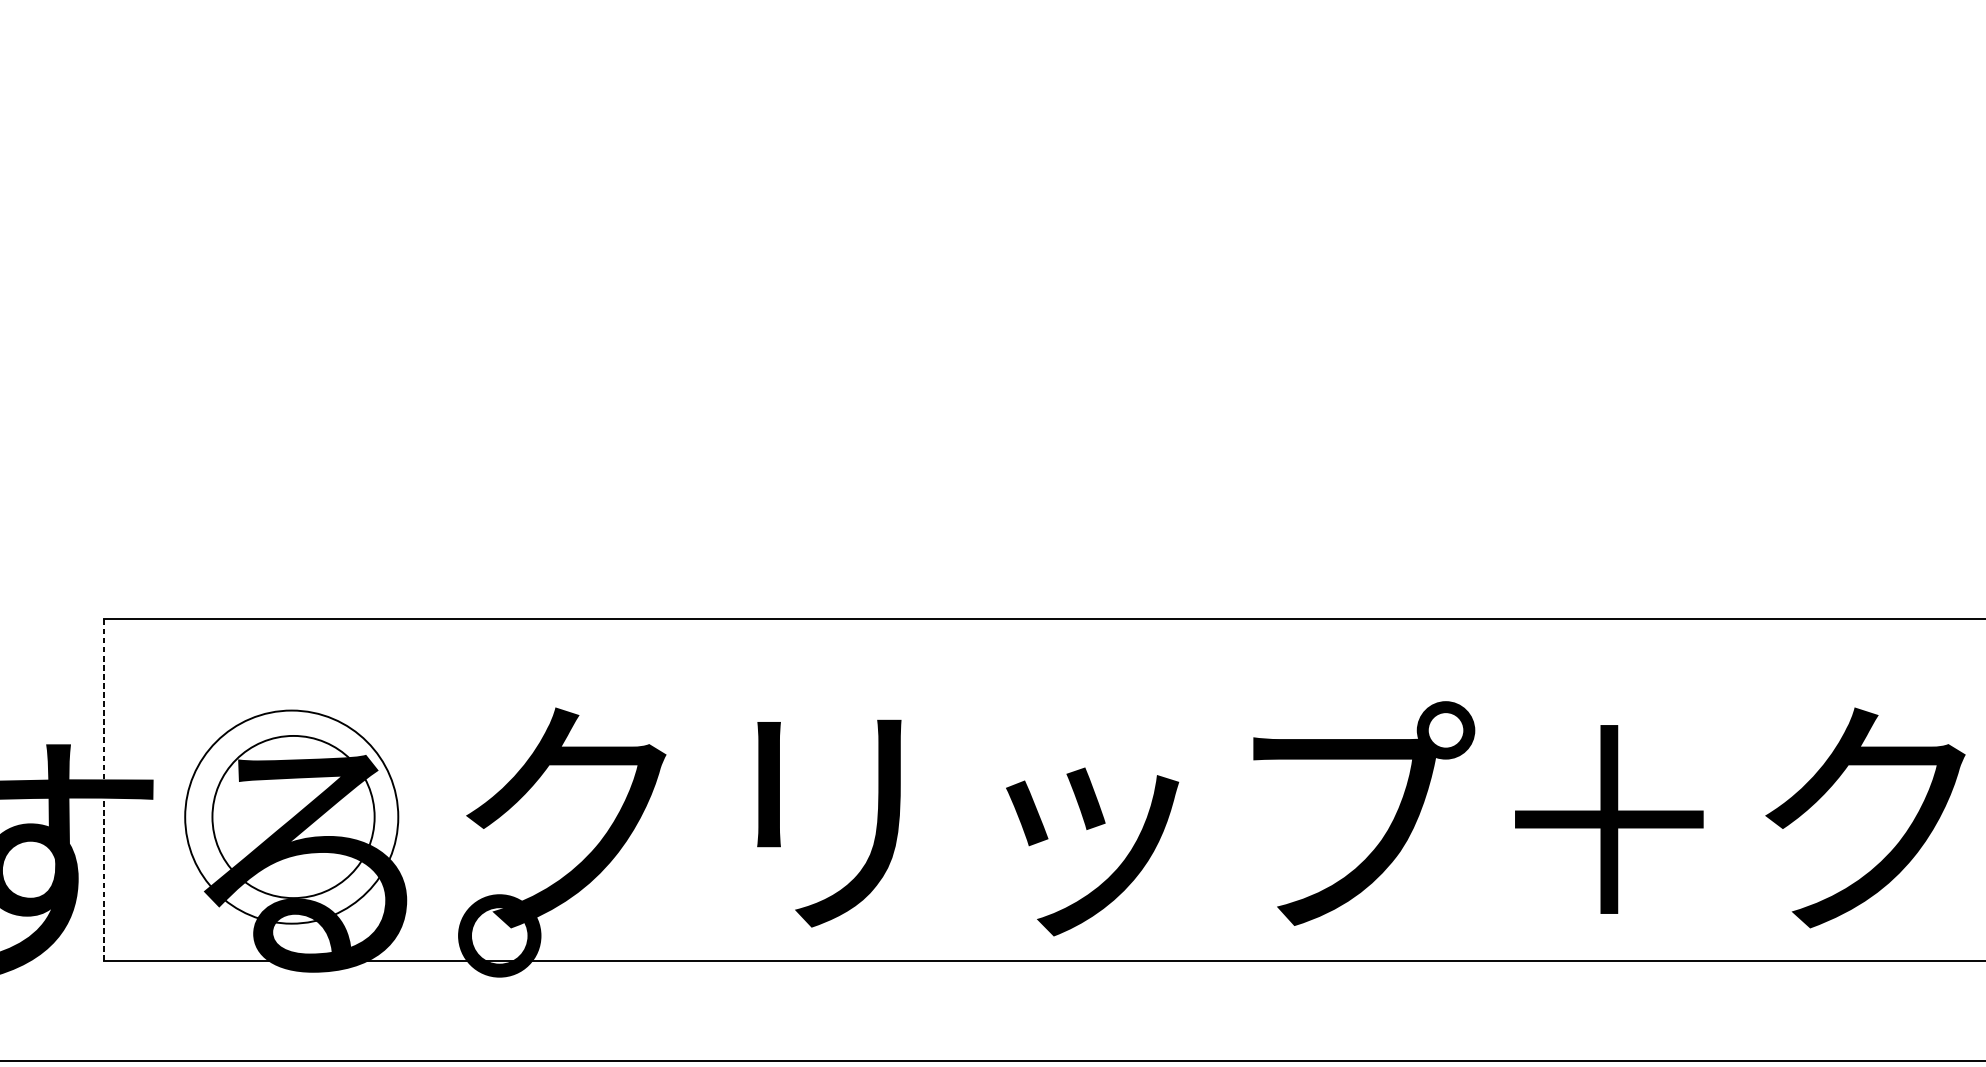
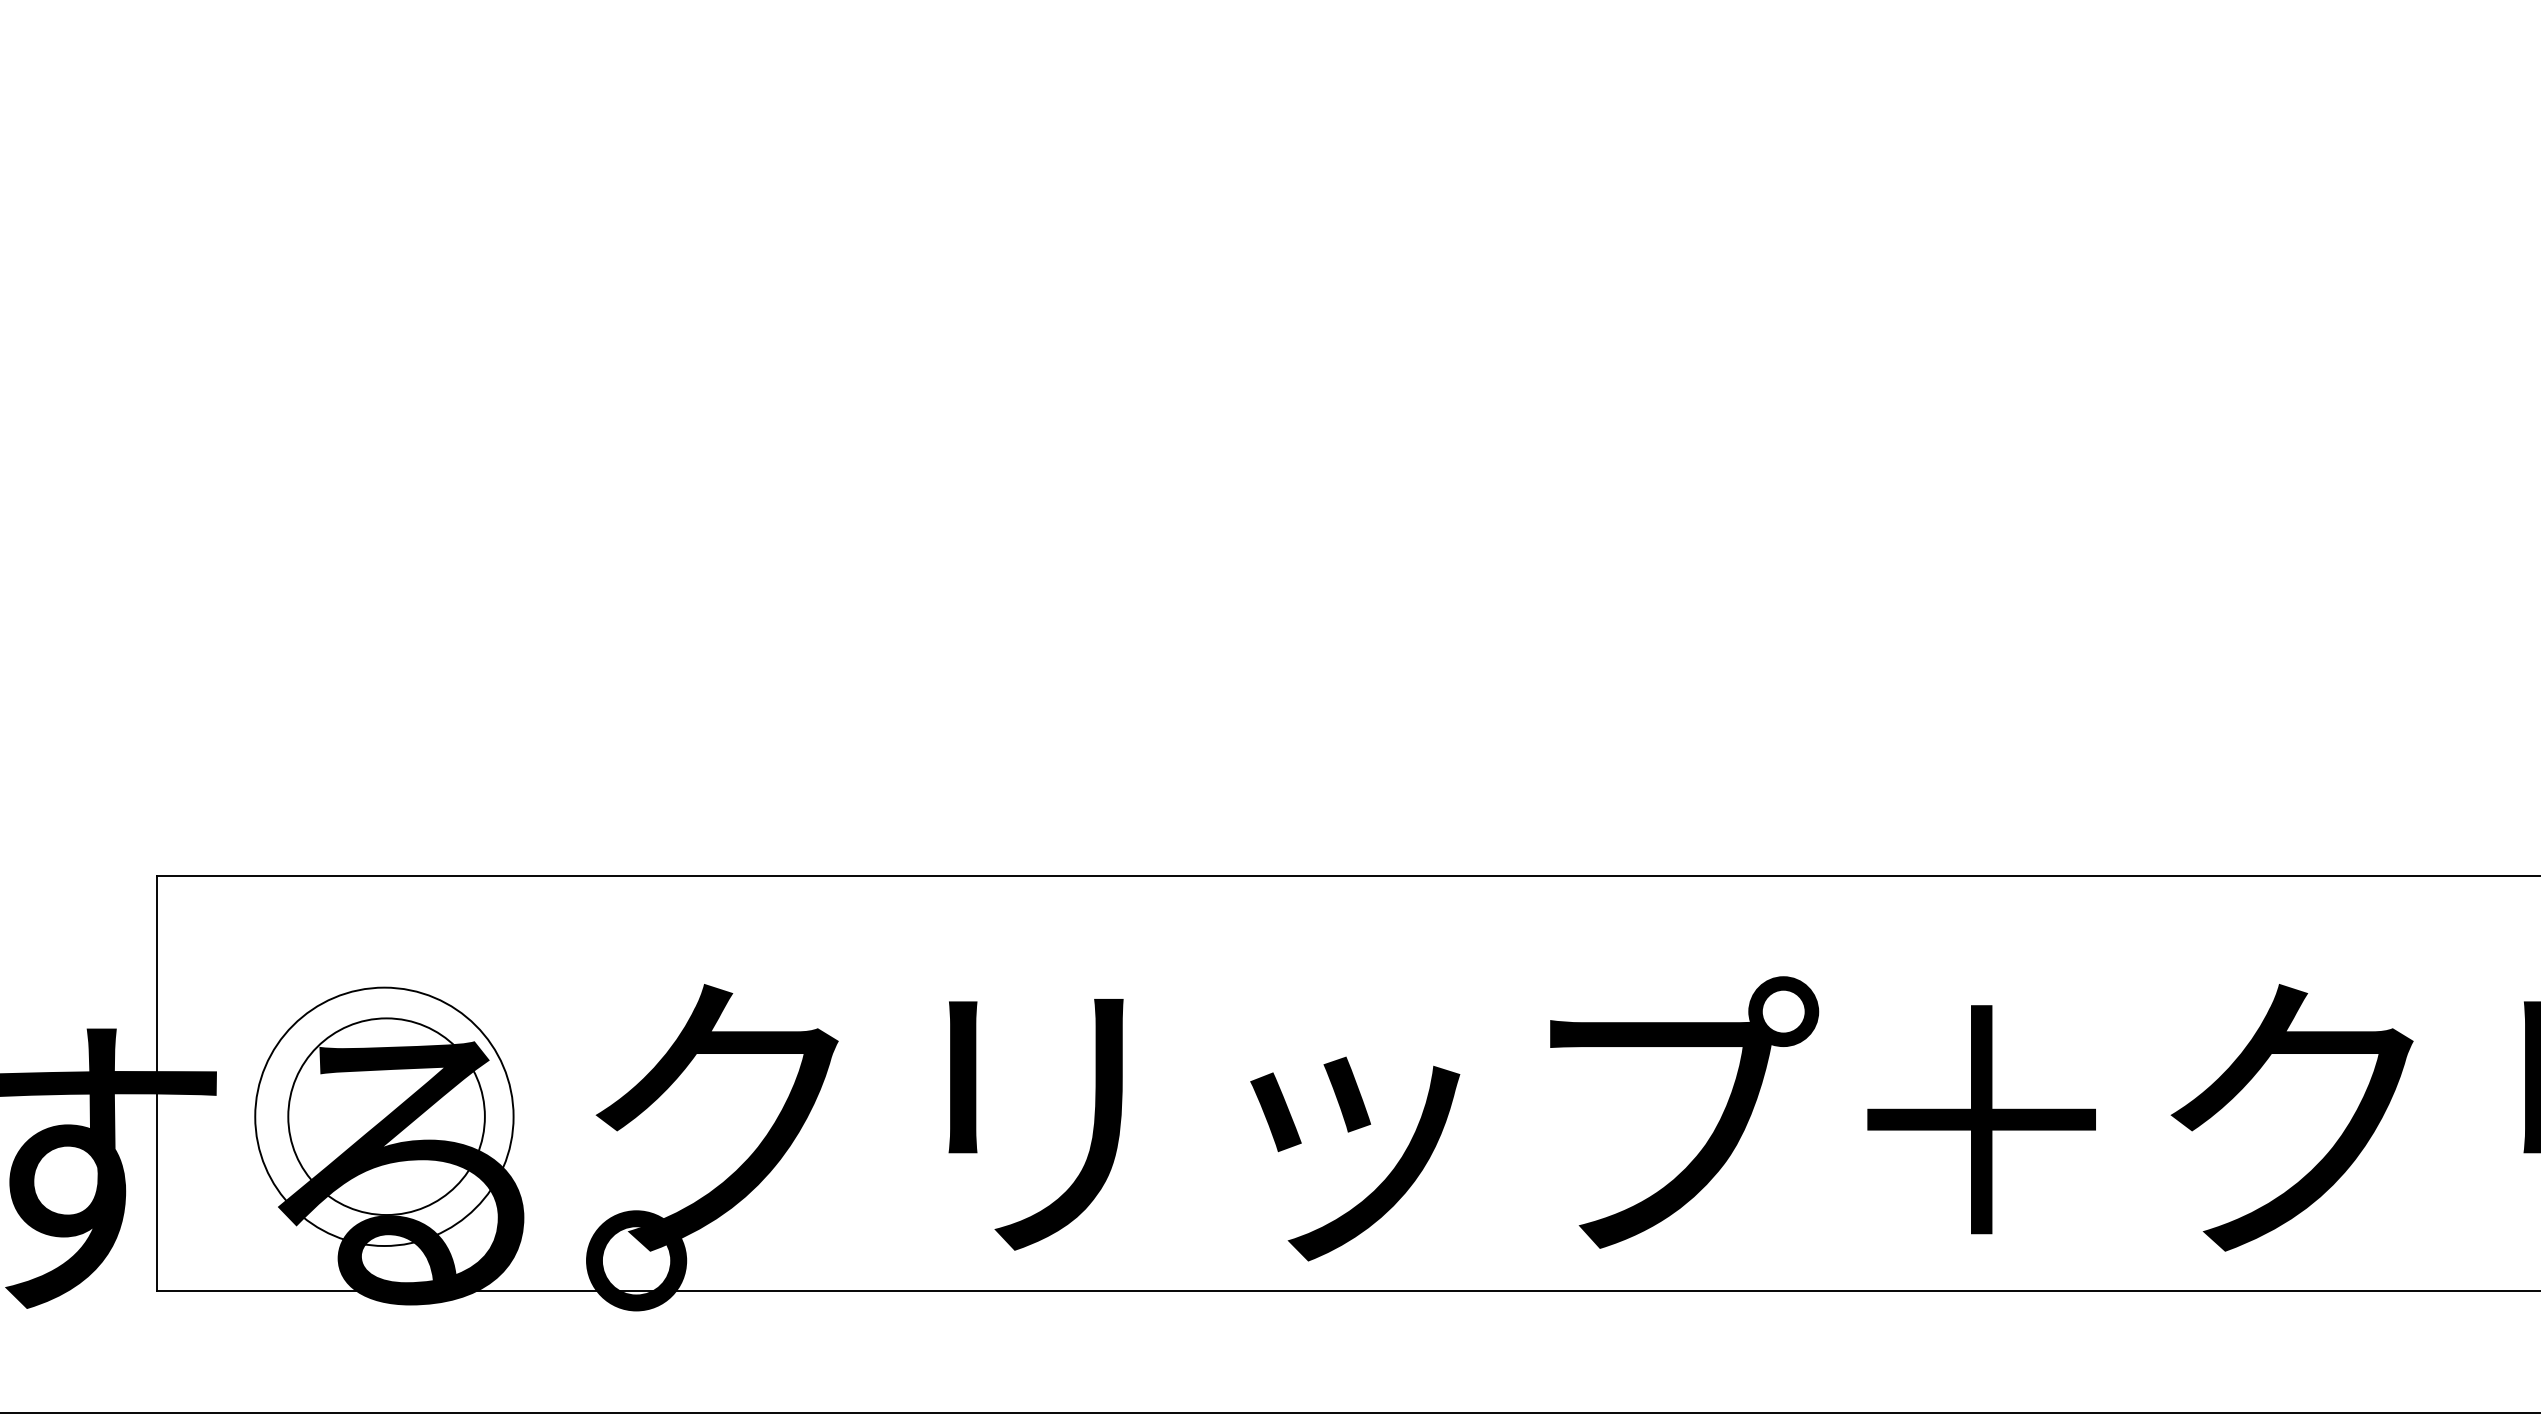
line: (103, 789) -> (156, 1083), dashed -> solid

